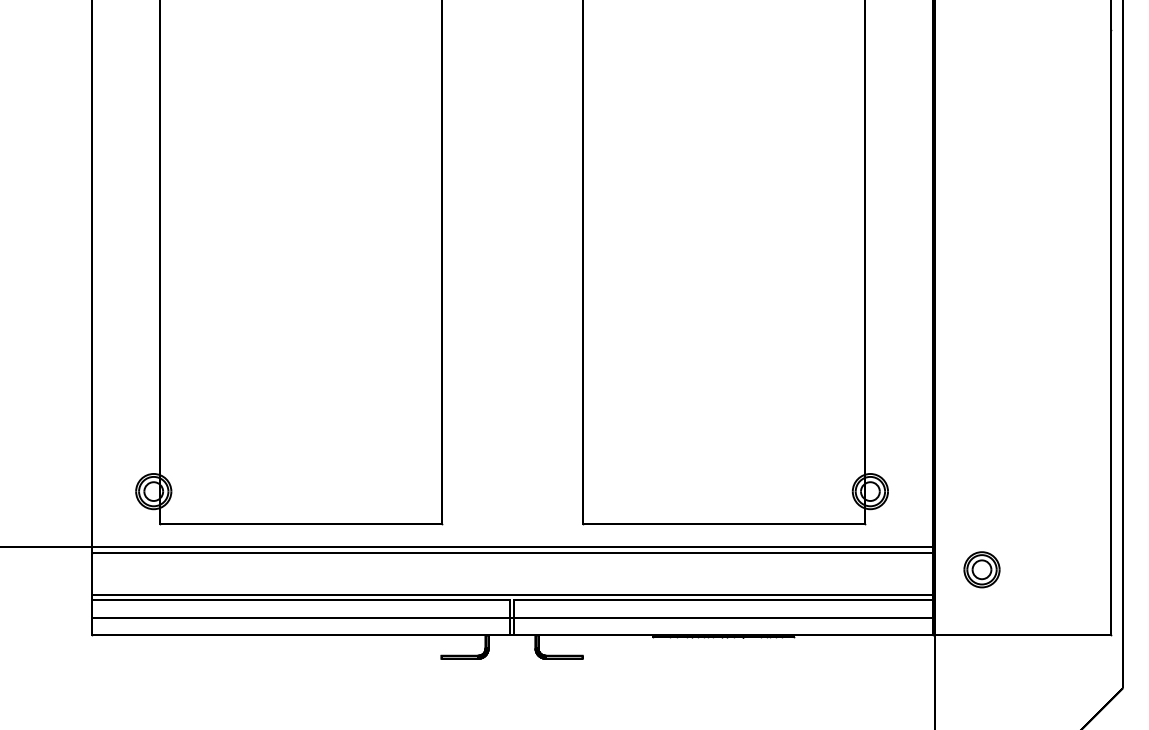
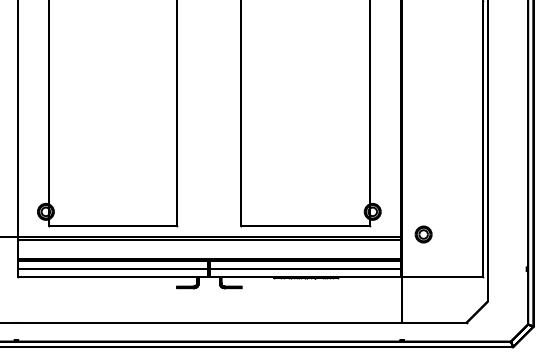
part: (981, 569) -> (423, 234), moved

